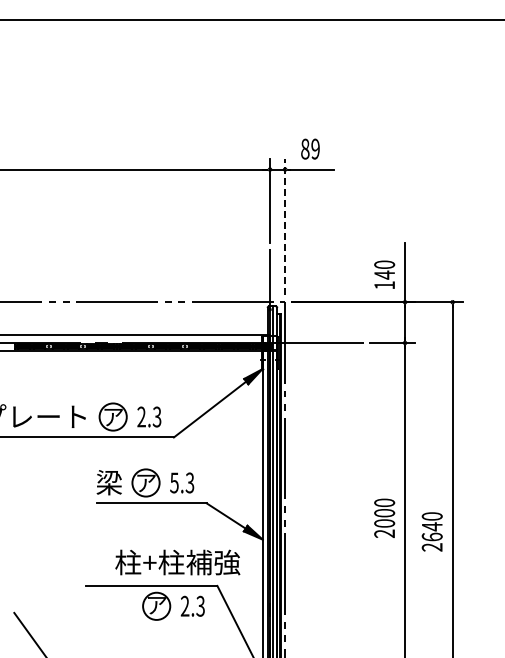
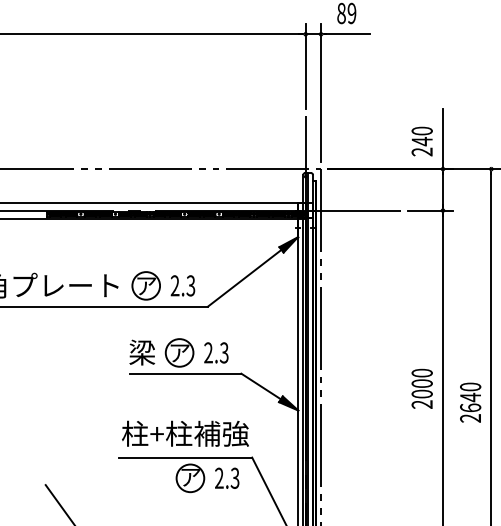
line: (285, 226) -> (321, 92), dashed -> solid
text: (384, 285) -> (422, 152), 140 -> 240
text: (174, 482) -> (208, 352), 5.3 -> 2.3
text: (177, 562) -> (185, 433), moved

